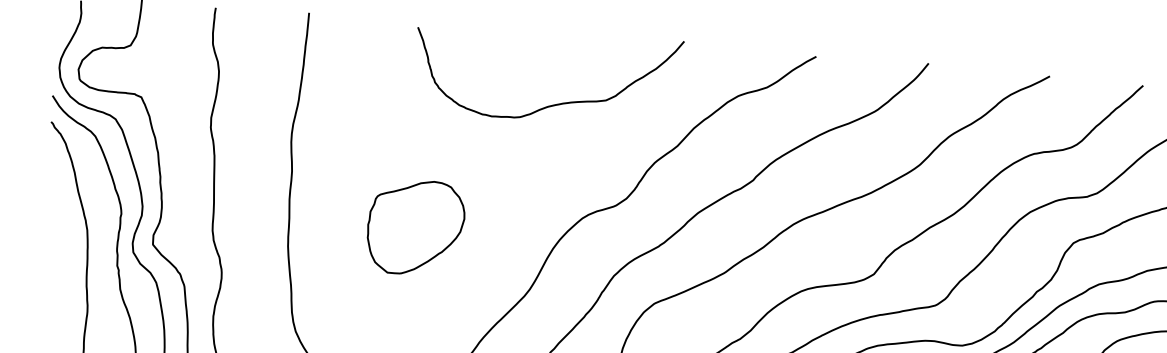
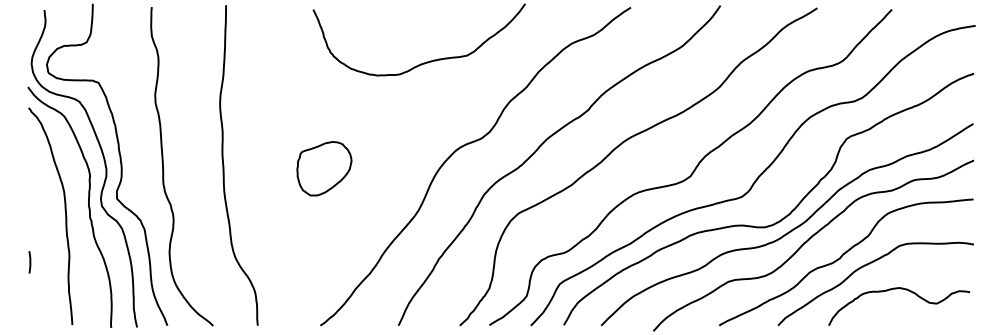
part: (415, 227) -> (324, 168), size x0.71
line: (36, 315) -> (29, 262), added

